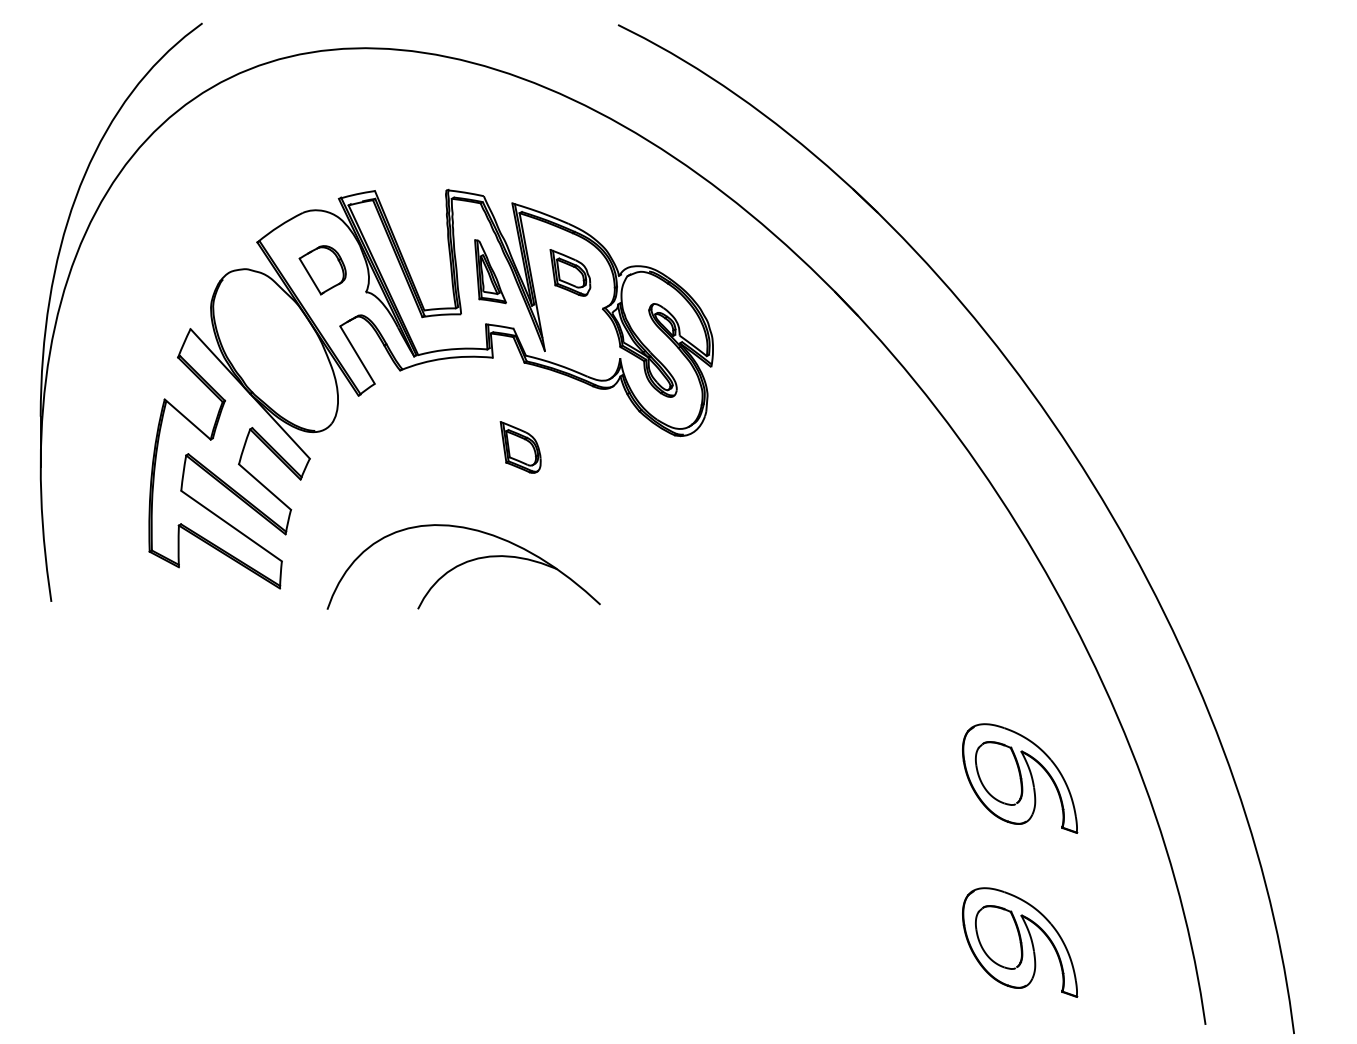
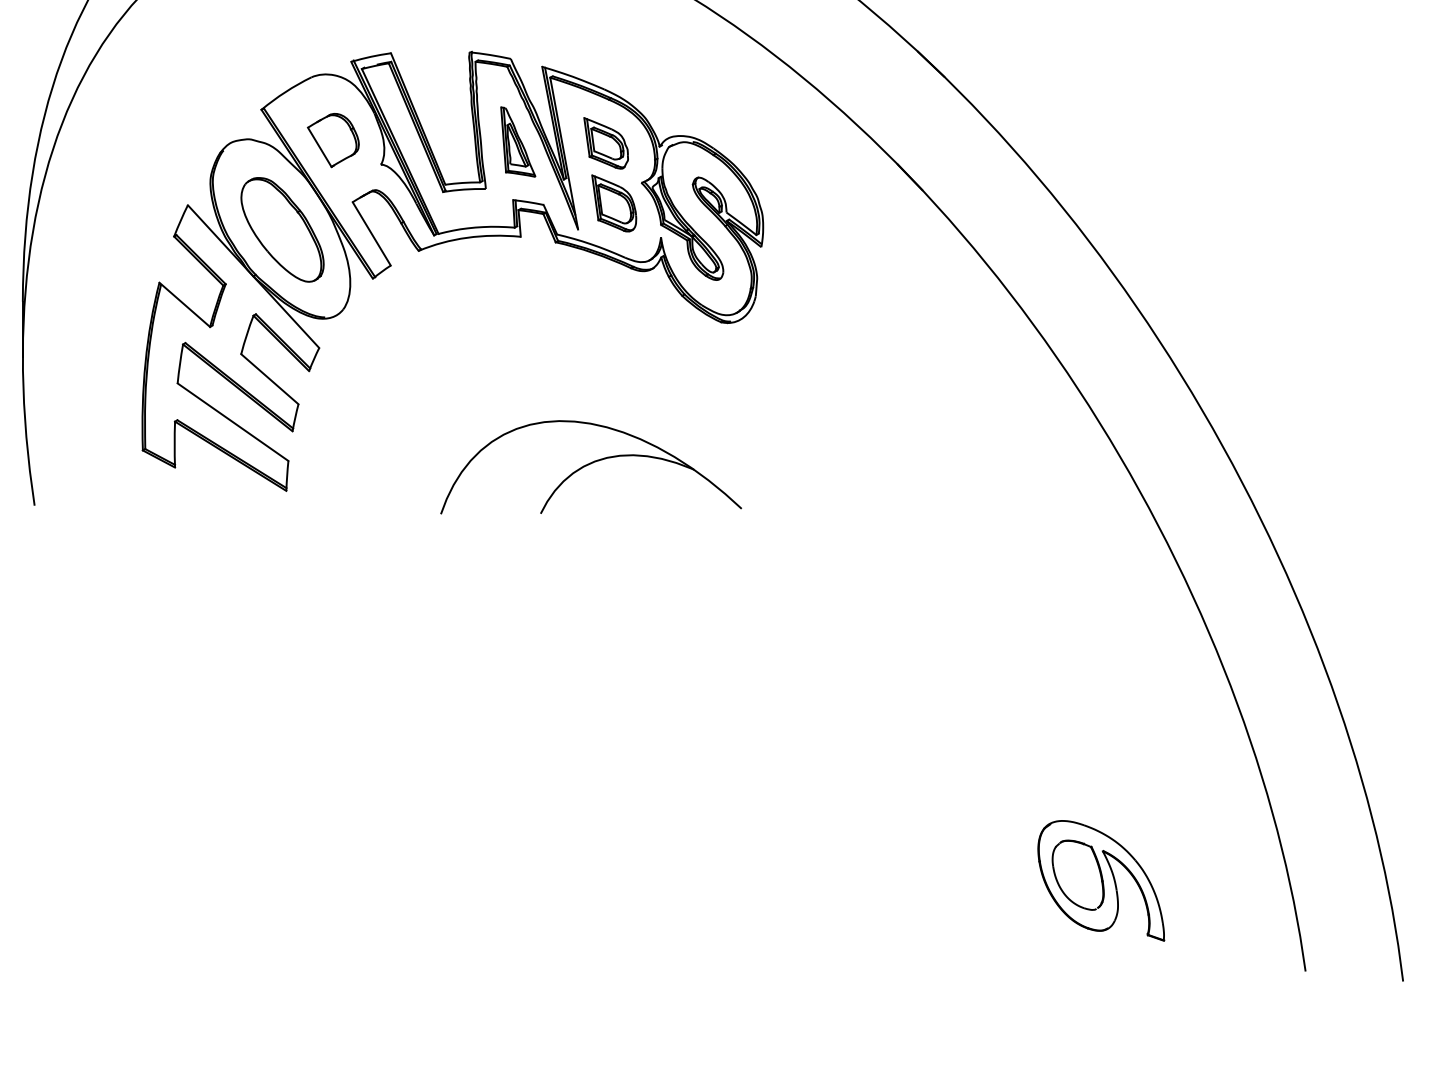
part: (276, 351) -> (282, 229), added
part: (520, 447) -> (613, 203), moved
part: (463, 566) -> (590, 466), moved
part: (1020, 778) -> (1101, 700), removed

